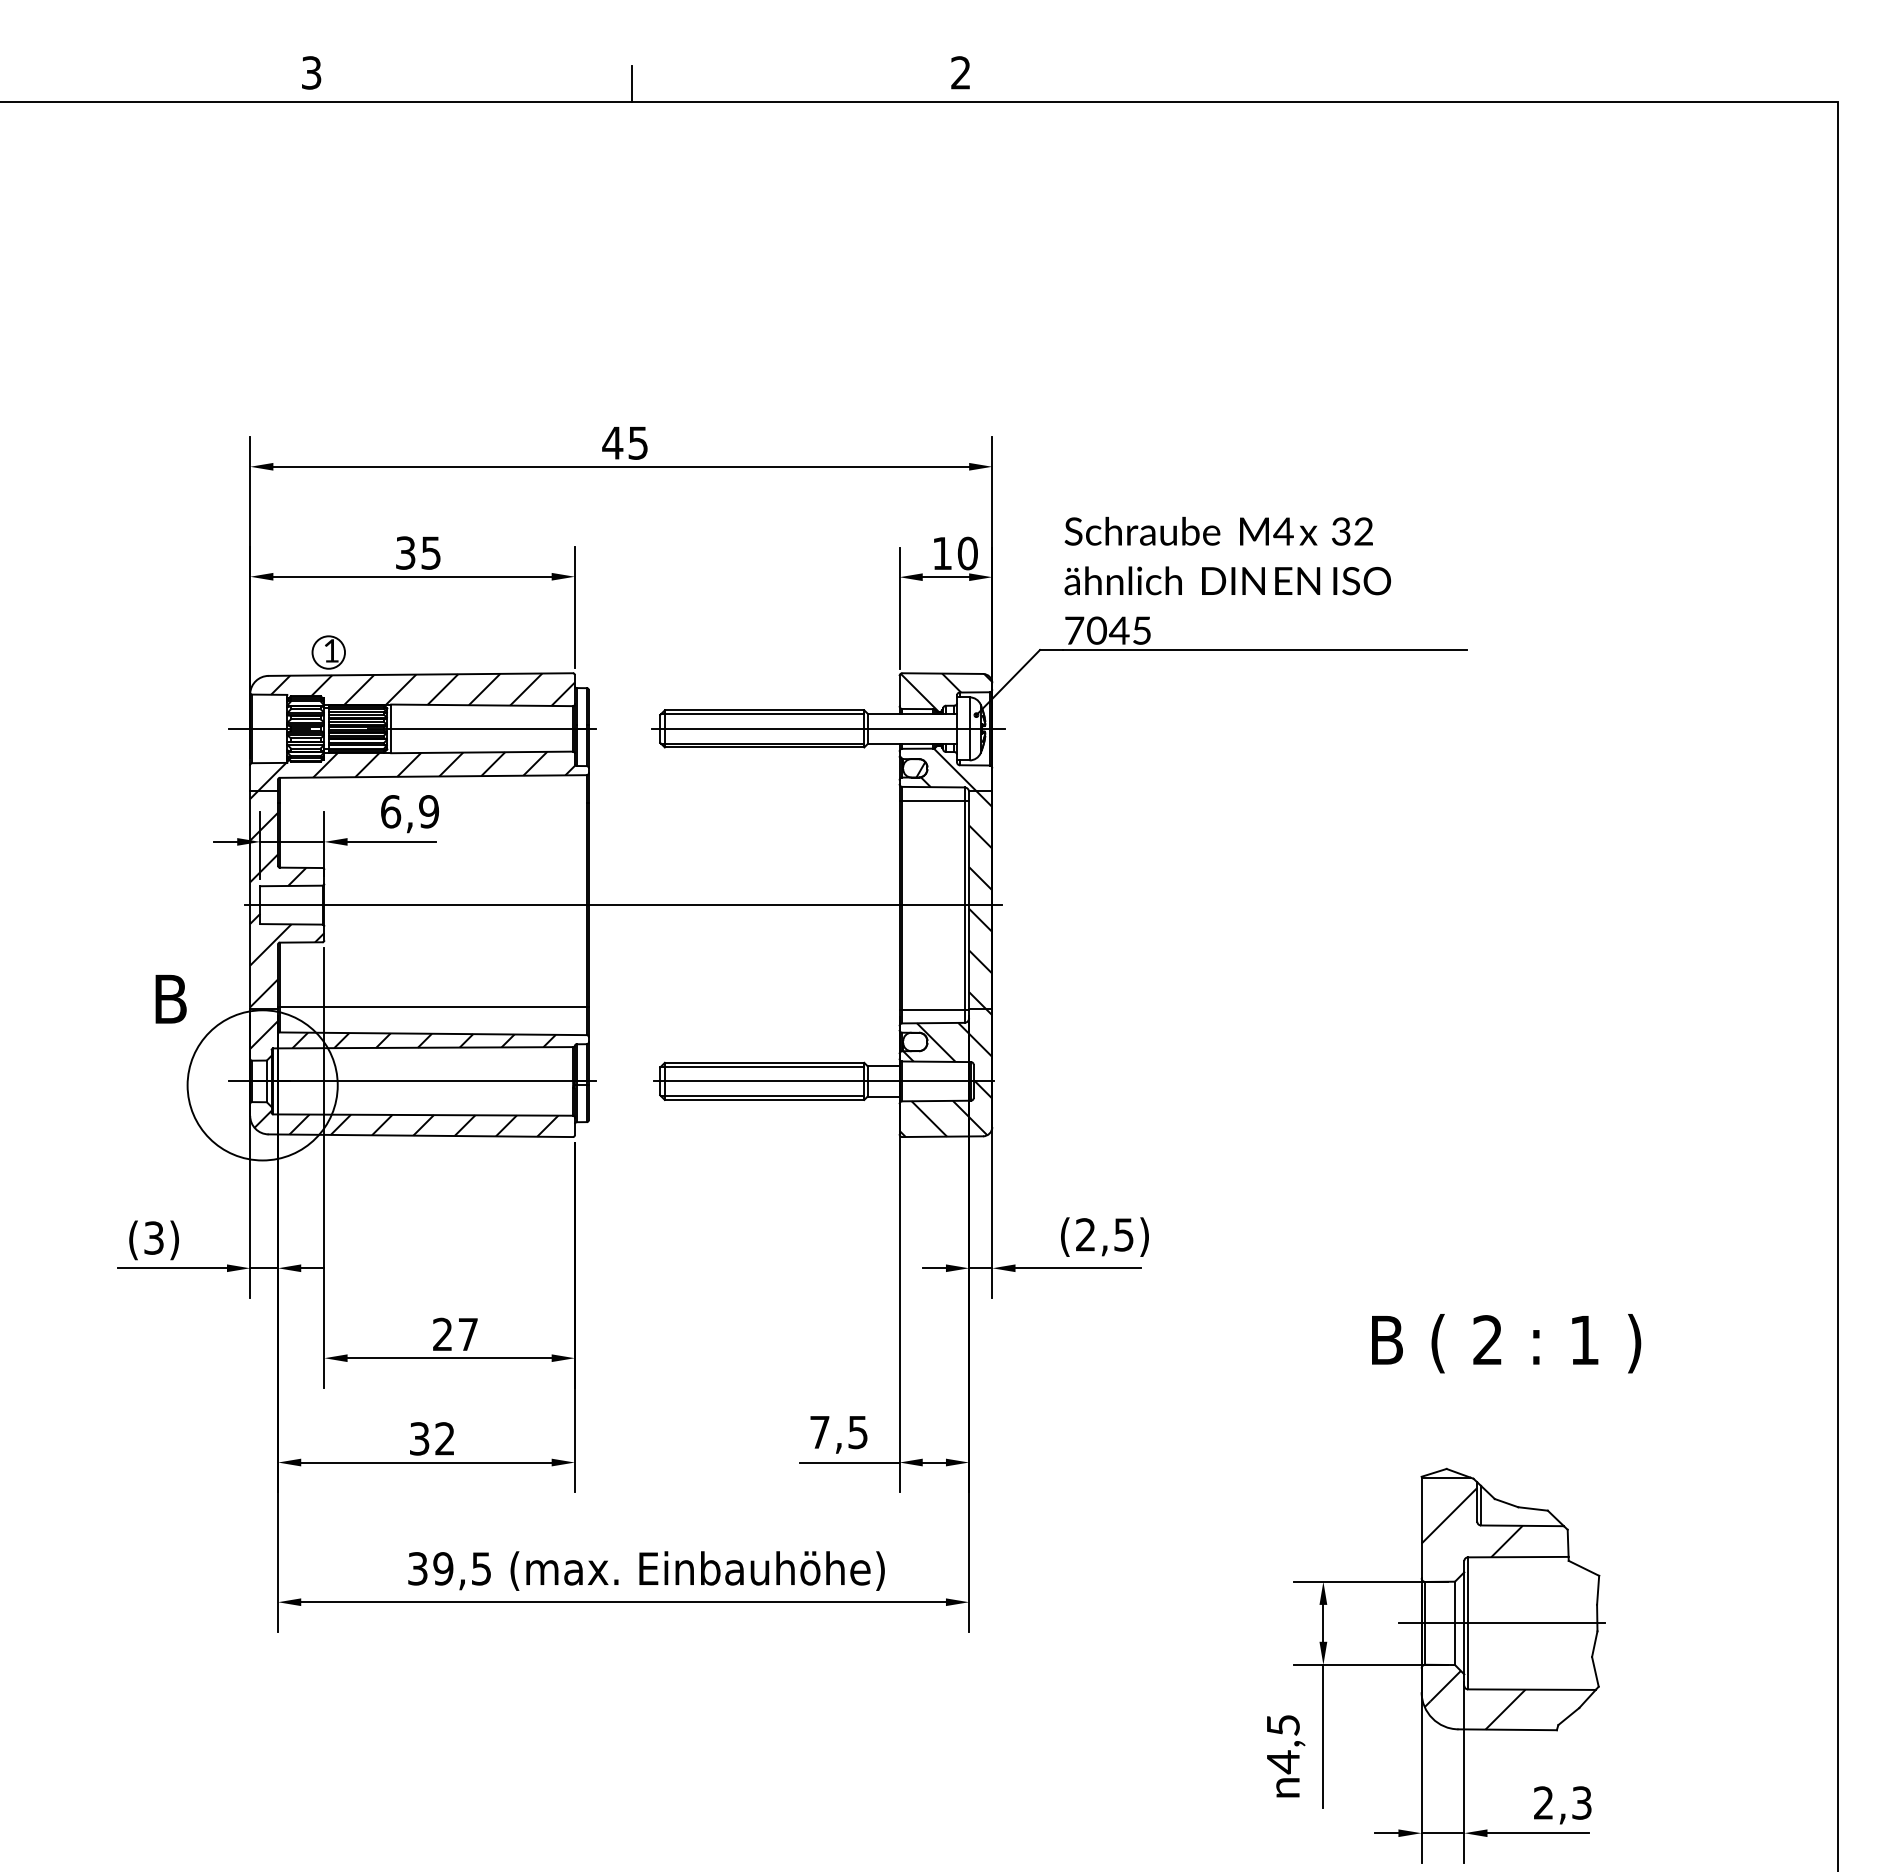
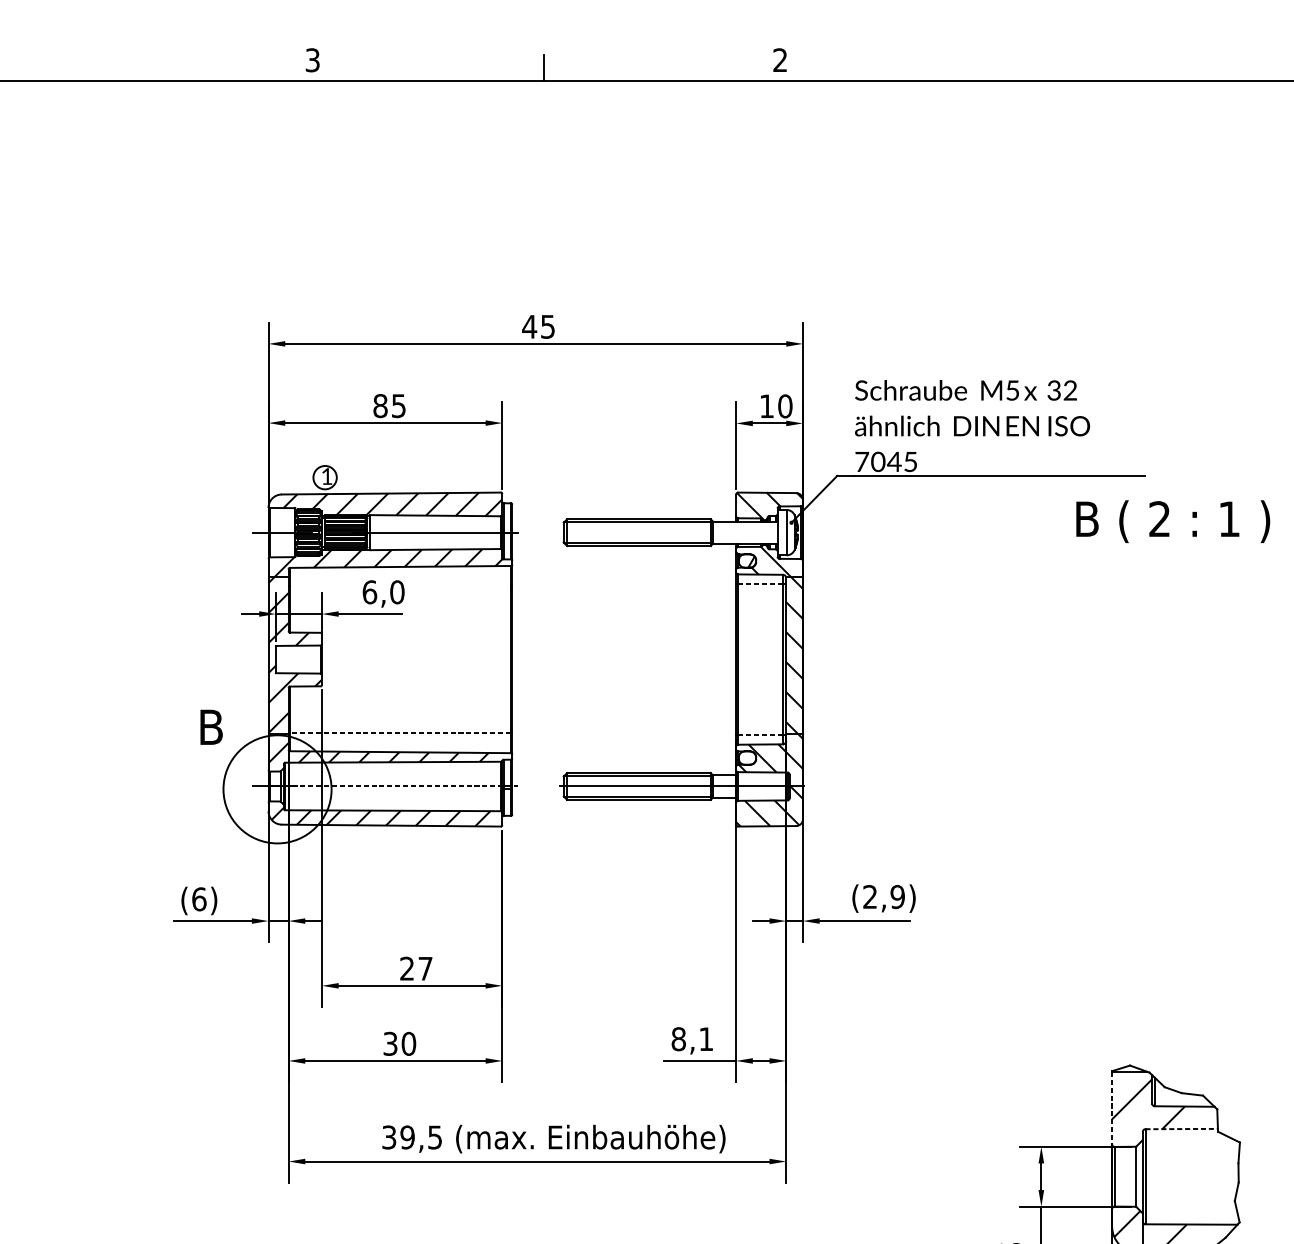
text: (1283, 531) -> (1012, 390), M4 -> M5
text: (405, 552) -> (380, 405), 35 -> 85
line: (828, 728) -> (684, 532), removed
line: (933, 800) -> (760, 584), solid -> dashed
text: (429, 811) -> (397, 592), 6,9 -> 6,0
line: (623, 905) -> (537, 659), removed
line: (433, 1007) -> (400, 733), solid -> dashed
line: (933, 1009) -> (760, 734), solid -> dashed
line: (423, 1081) -> (393, 786), solid -> dashed
text: (1123, 1234) -> (897, 896), (2,5) -> (2,9)
text: (154, 1237) -> (199, 898), (3) -> (6)
text: (1506, 1343) -> (1173, 521), moved
text: (838, 1432) -> (692, 1039), 7,5 -> 8,1
text: (445, 1438) -> (409, 1043), 32 -> 30
line: (1421, 1528) -> (1112, 1108), solid -> dashed
line: (1518, 1557) -> (1181, 1129), solid -> dashed
line: (1502, 1623) -> (1170, 1176), removed

